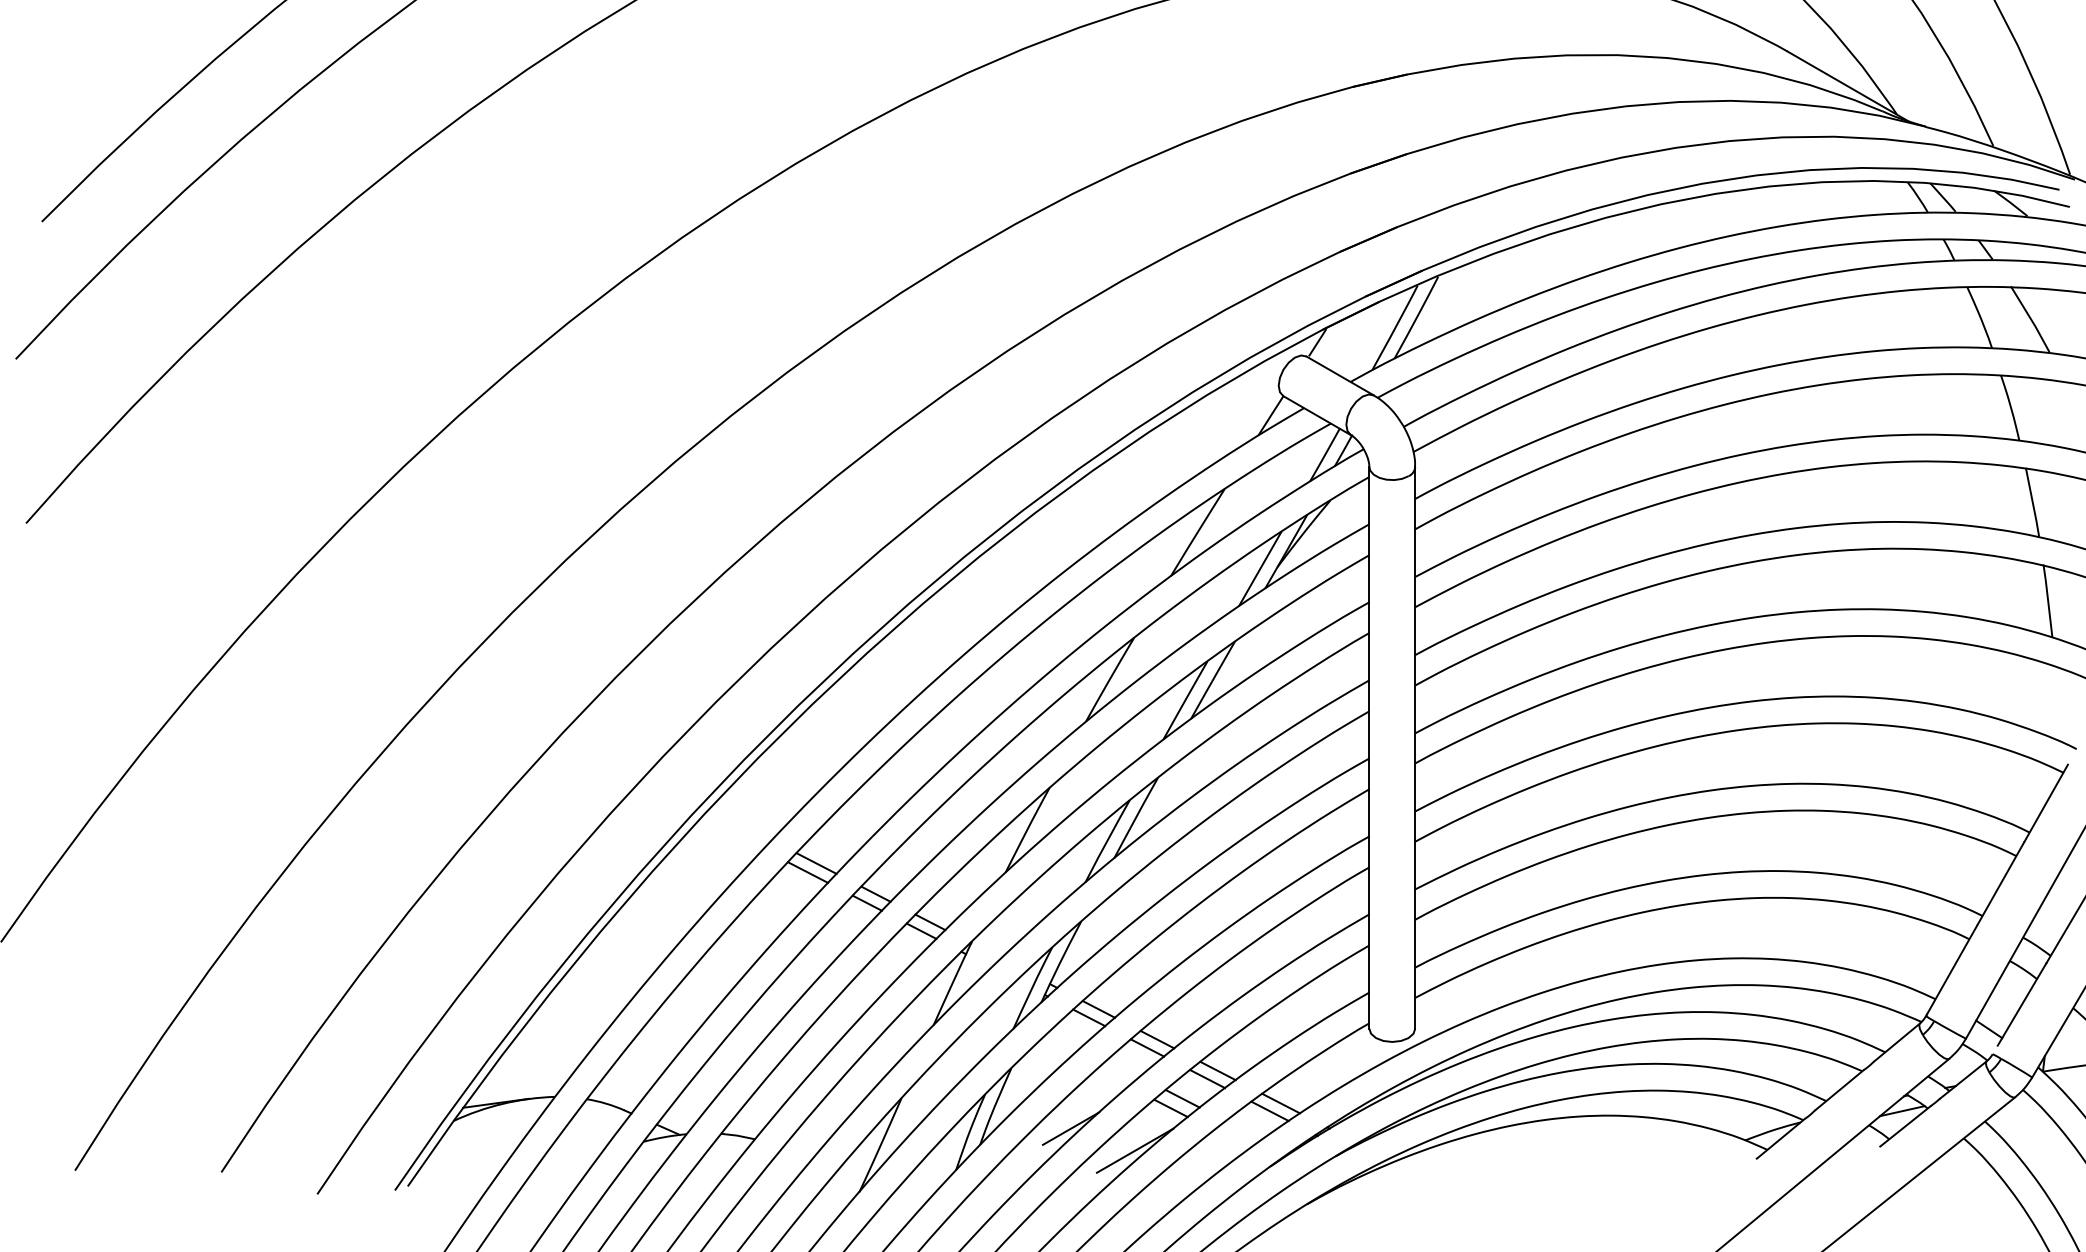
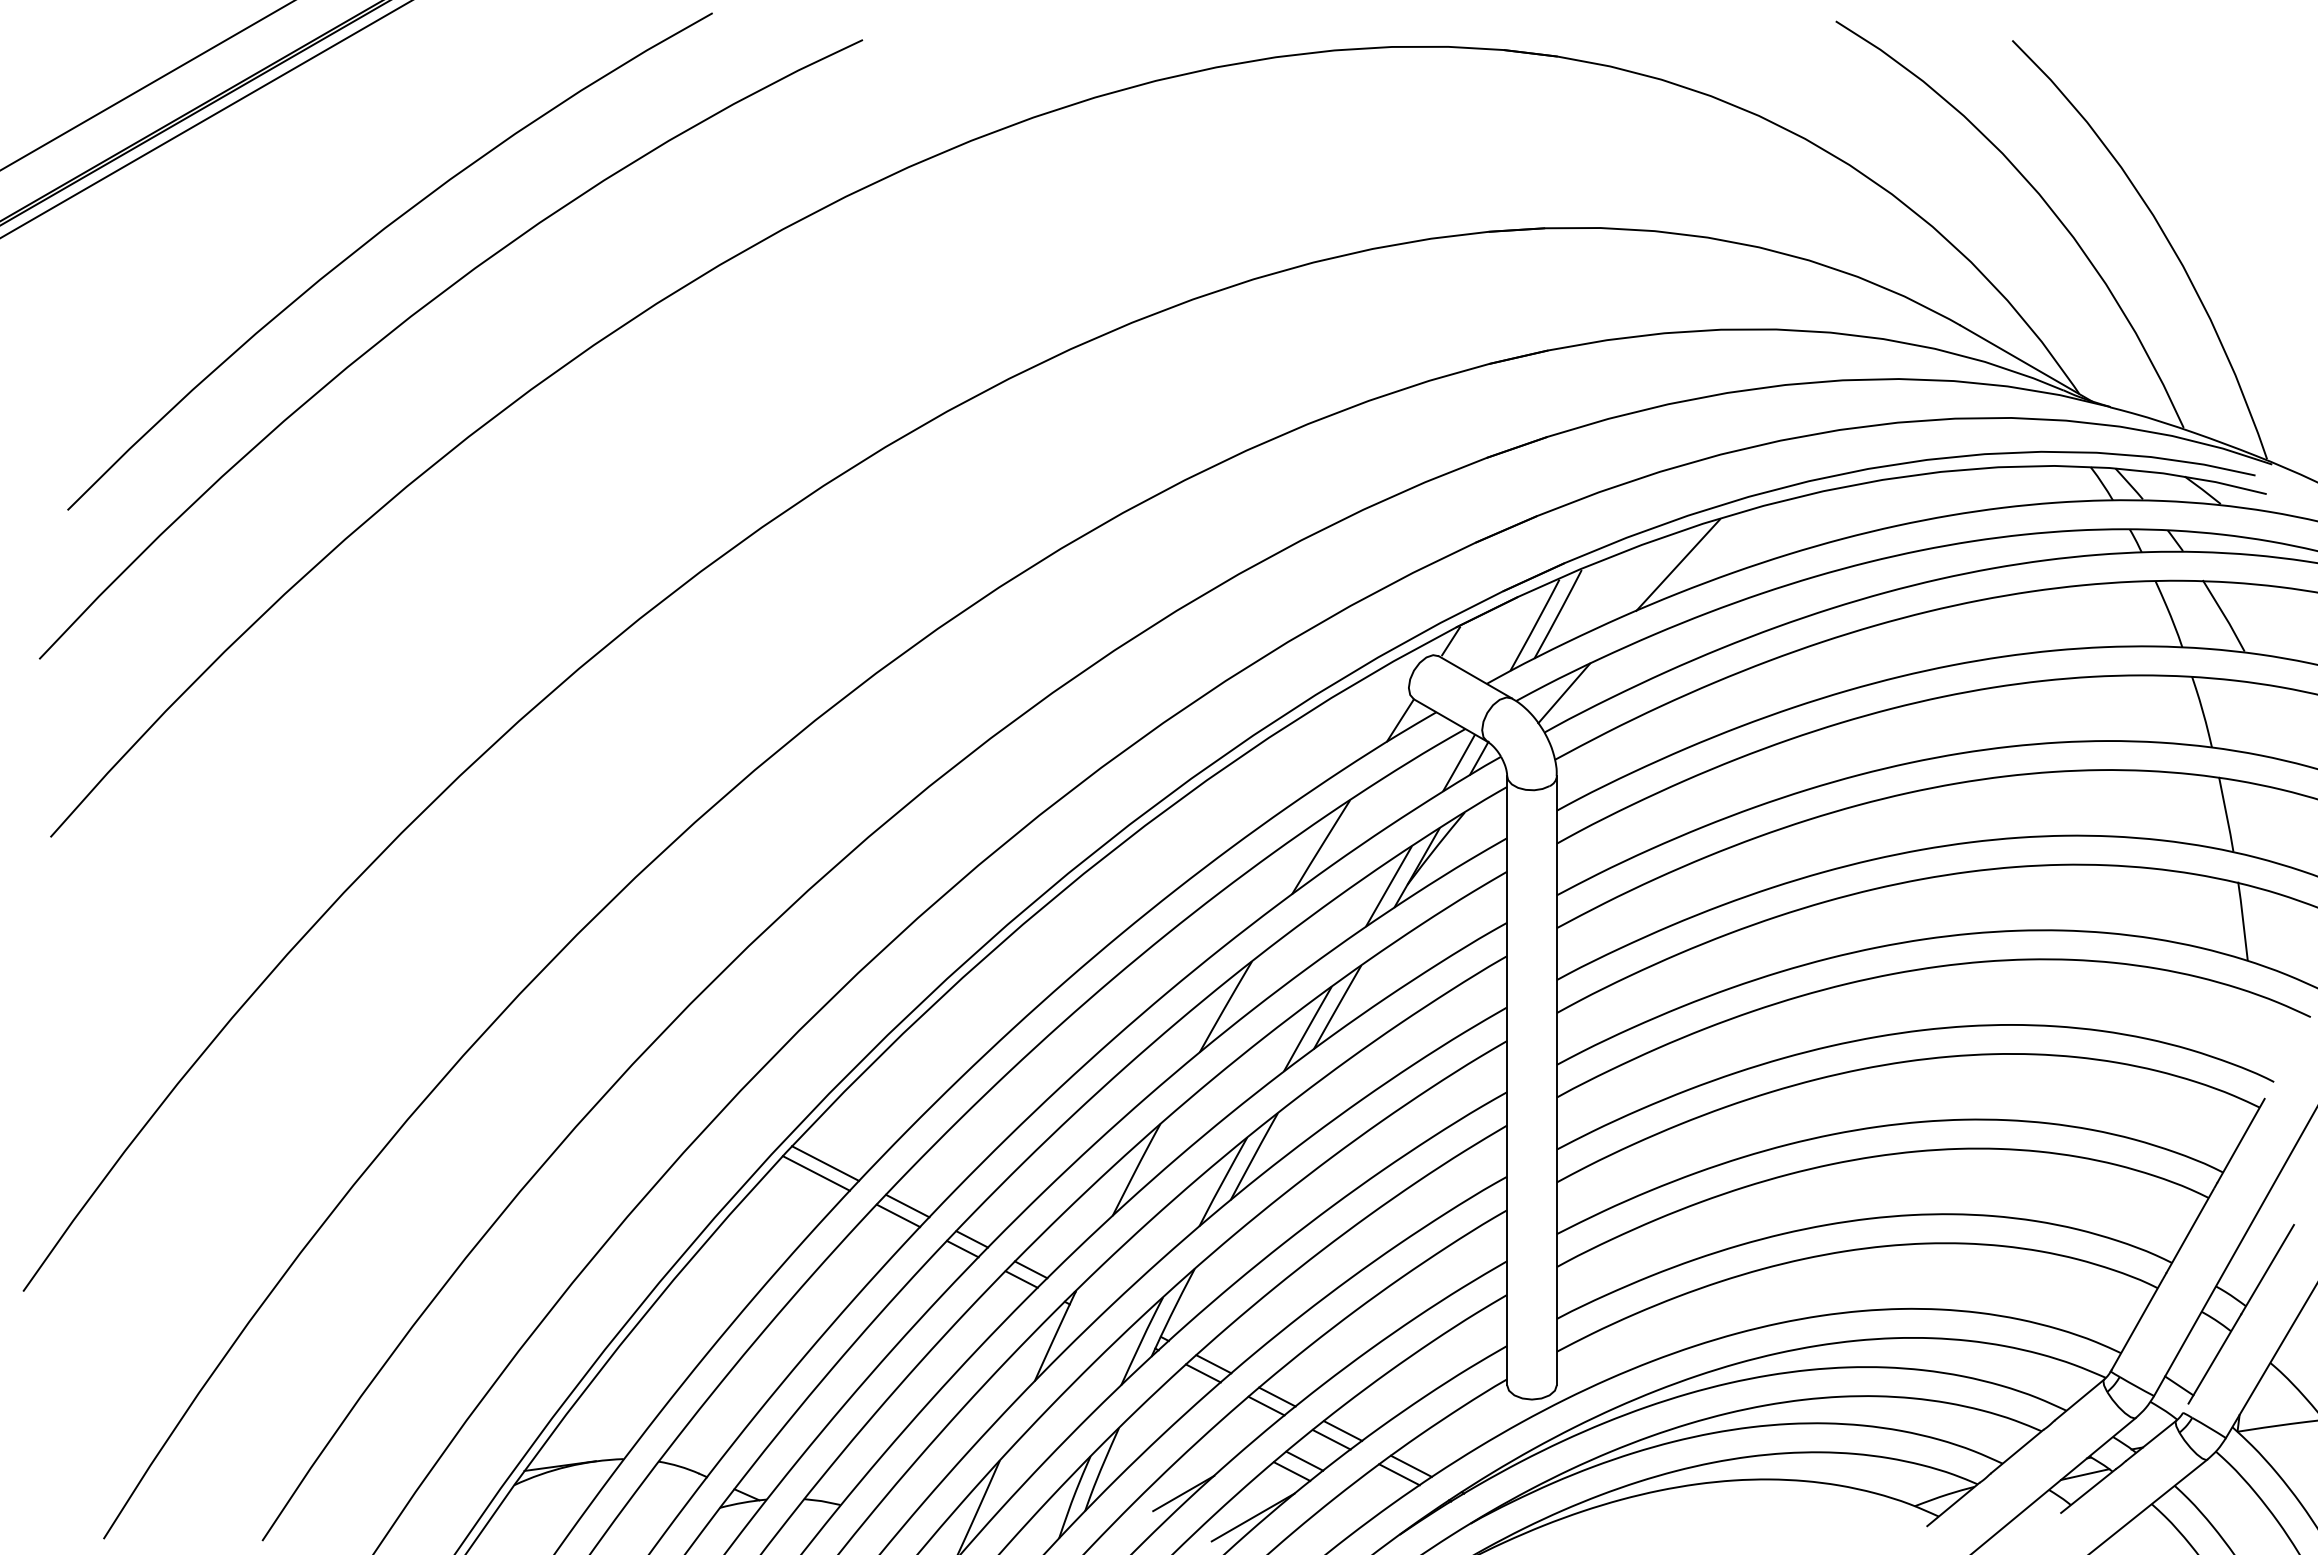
line: (1526, 271) -> (1677, 564), added
line: (1422, 390) -> (1564, 693), added
line: (740, 824) -> (825, 1163), added
line: (731, 833) -> (815, 1173), added

